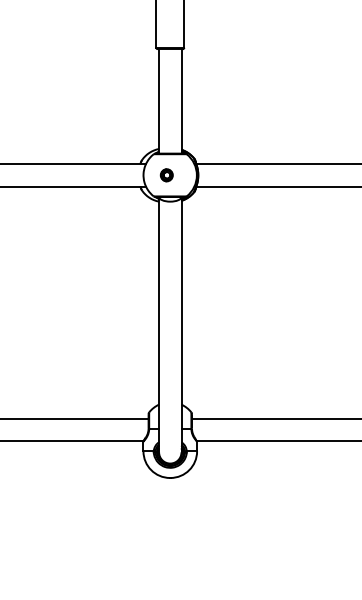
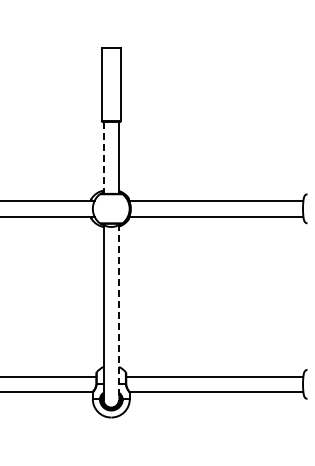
line: (158, 102) -> (103, 158), solid -> dashed
part: (166, 174) -> (108, 208), removed
line: (182, 325) -> (119, 312), solid -> dashed

